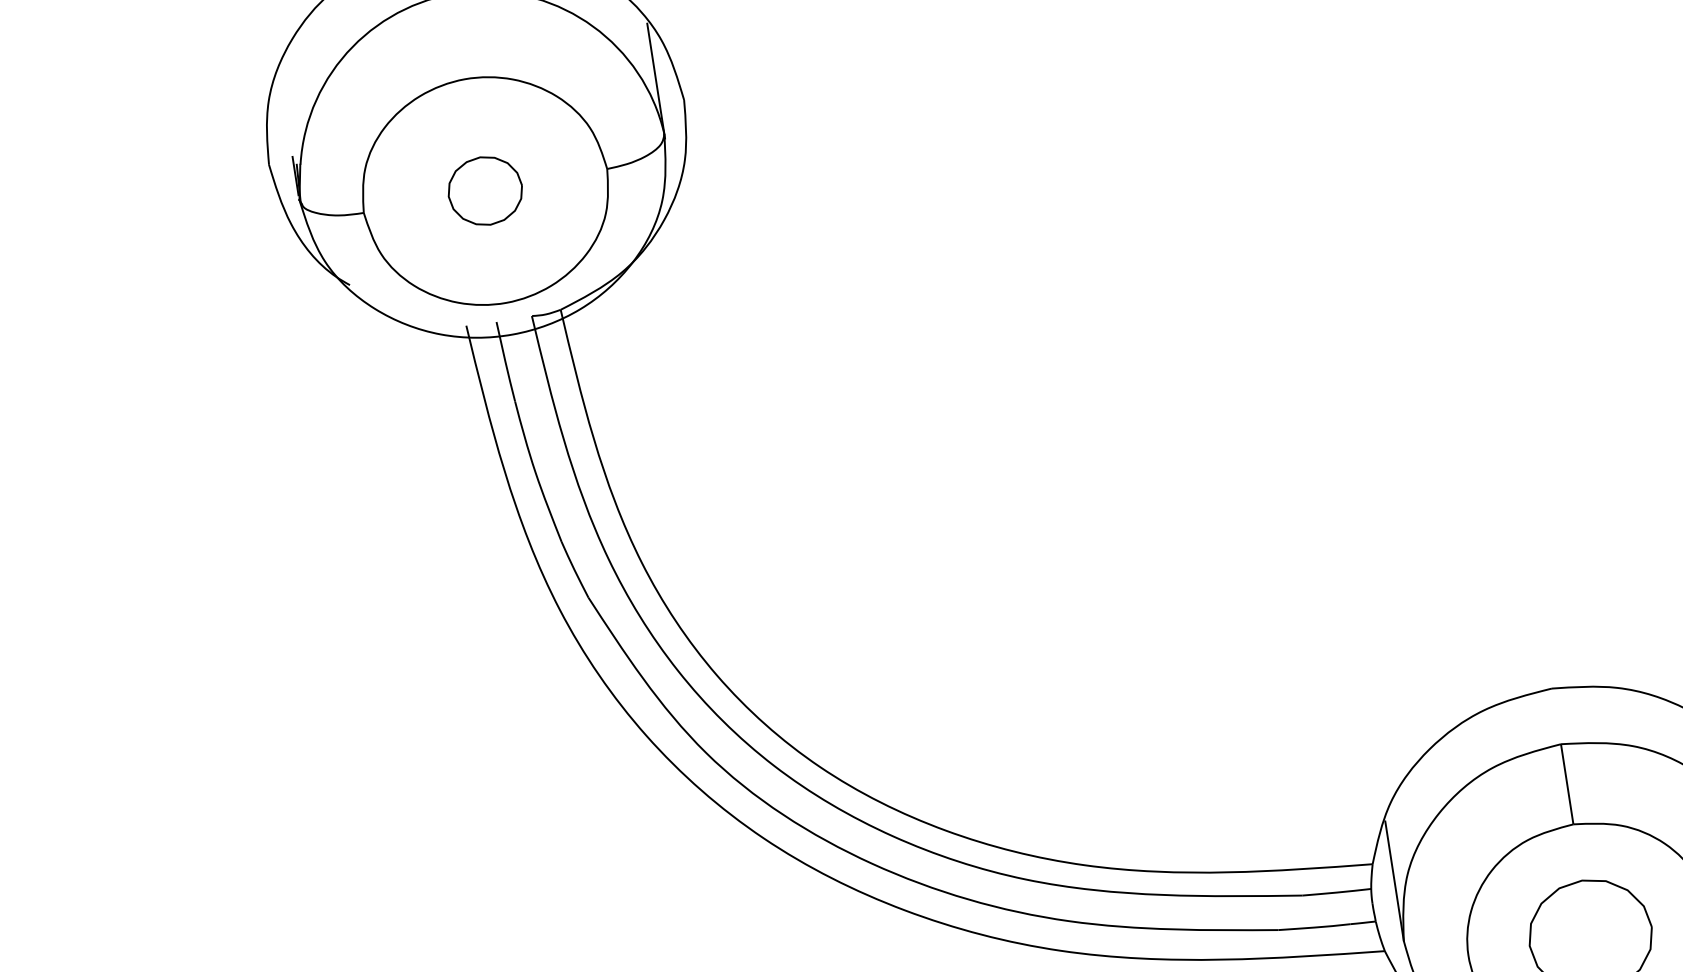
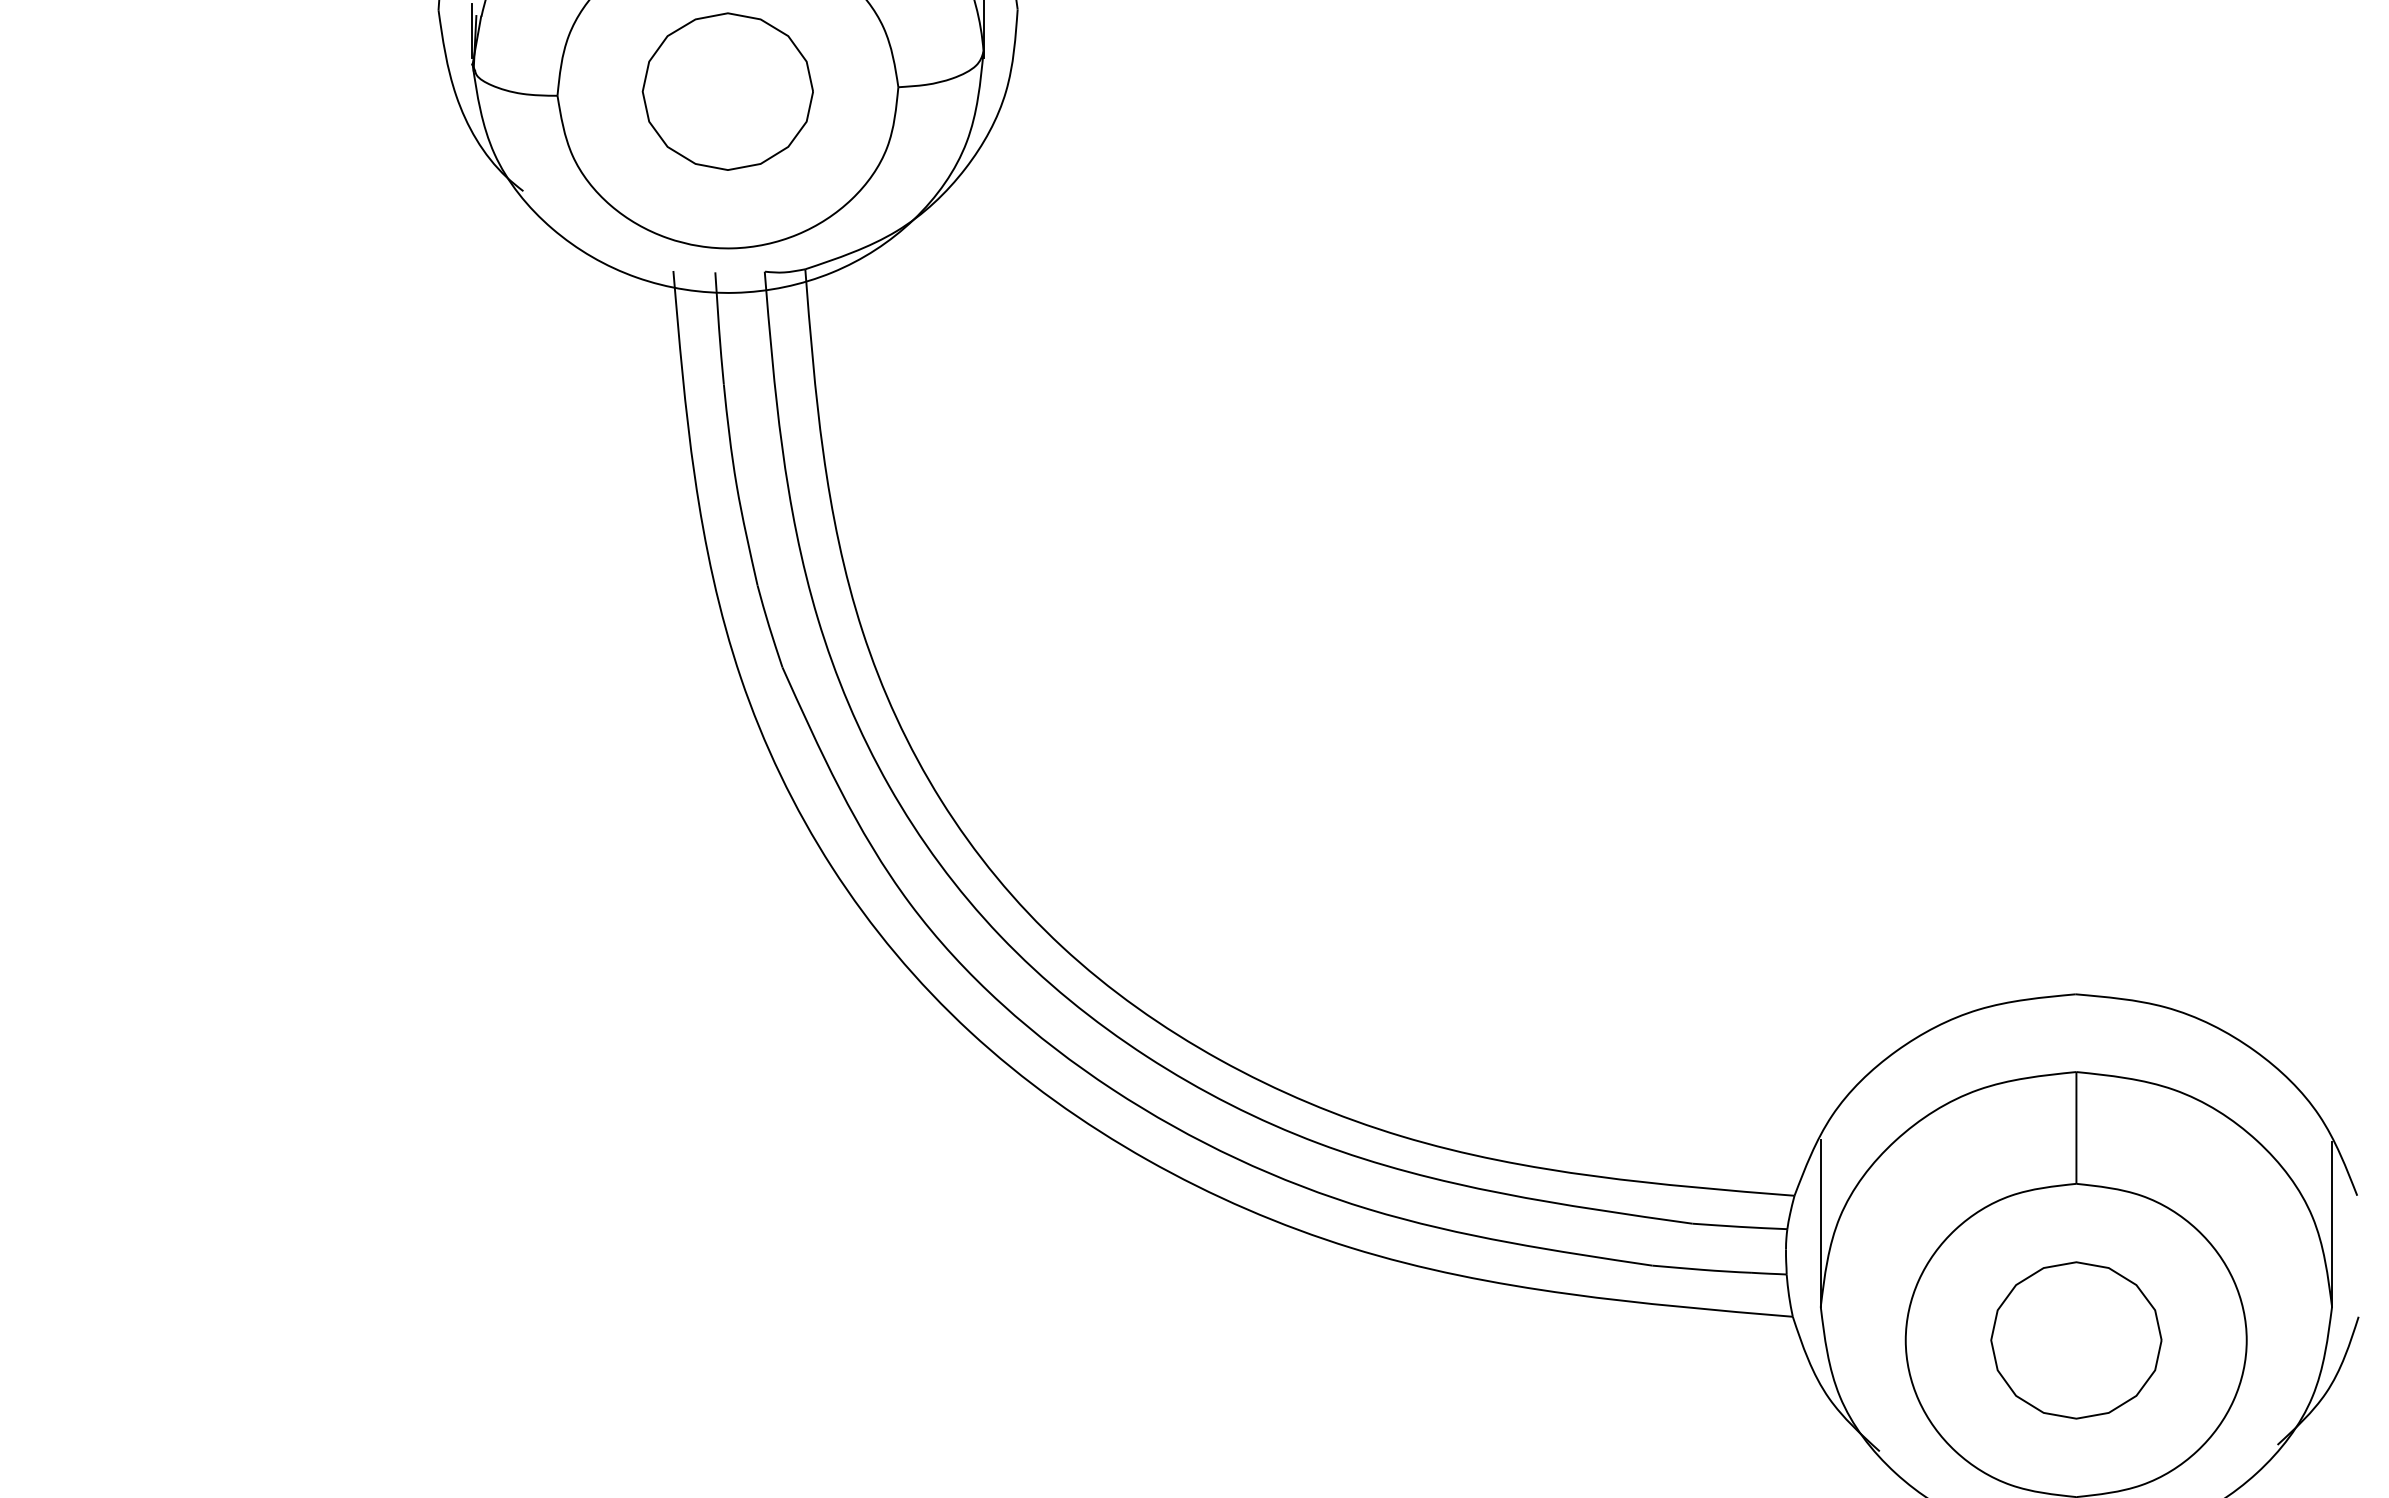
part: (485, 191) -> (727, 91), size x1.67

